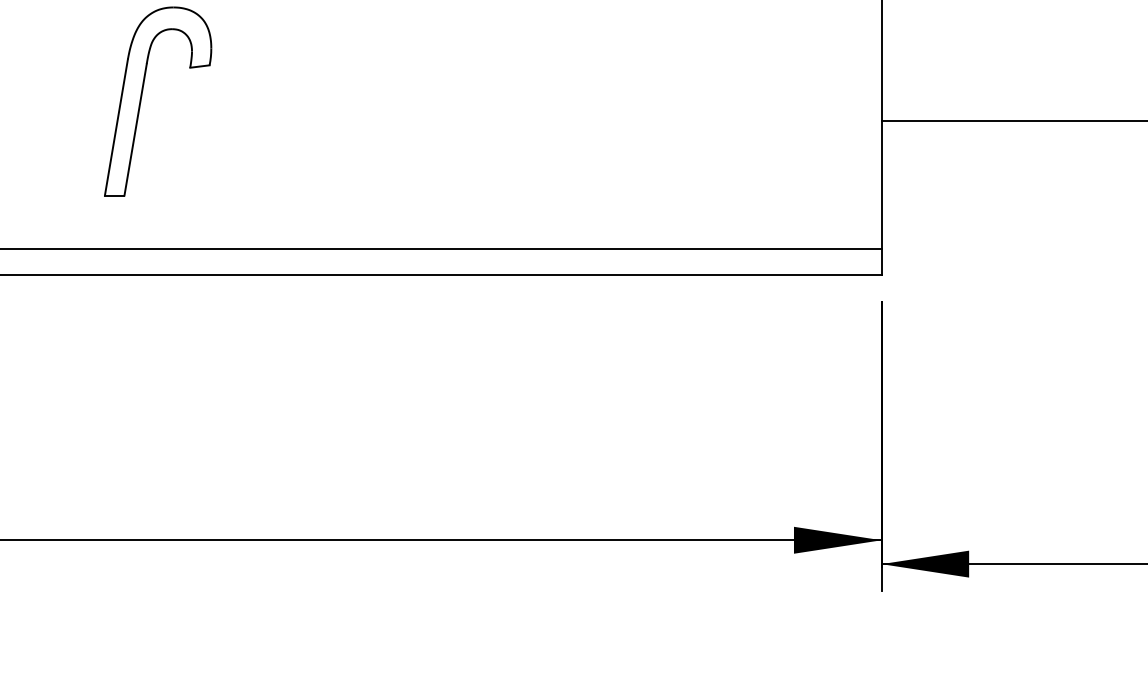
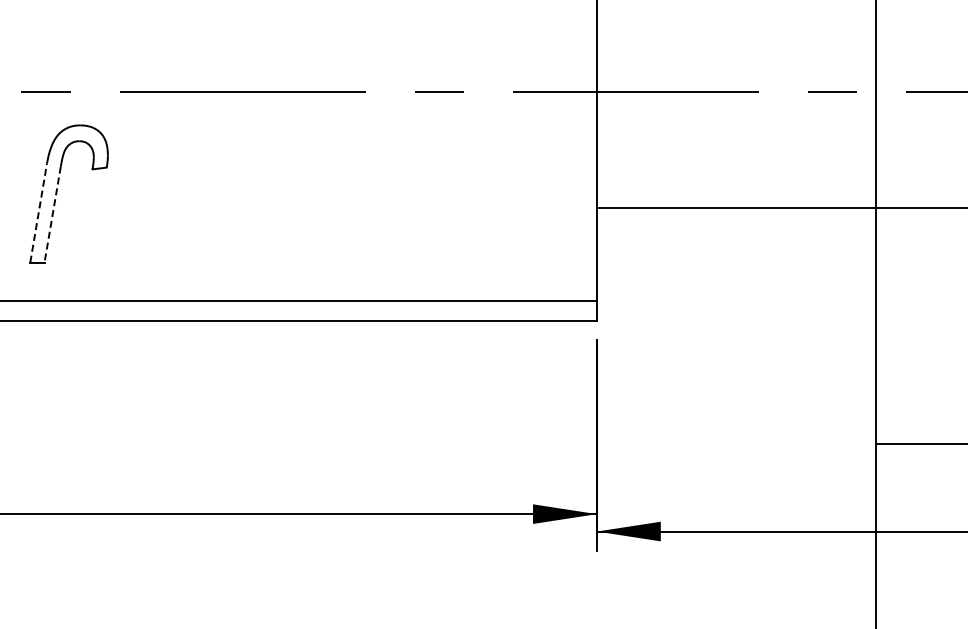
line: (116, 126) -> (38, 212), solid -> dashed
line: (135, 129) -> (52, 214), solid -> dashed

